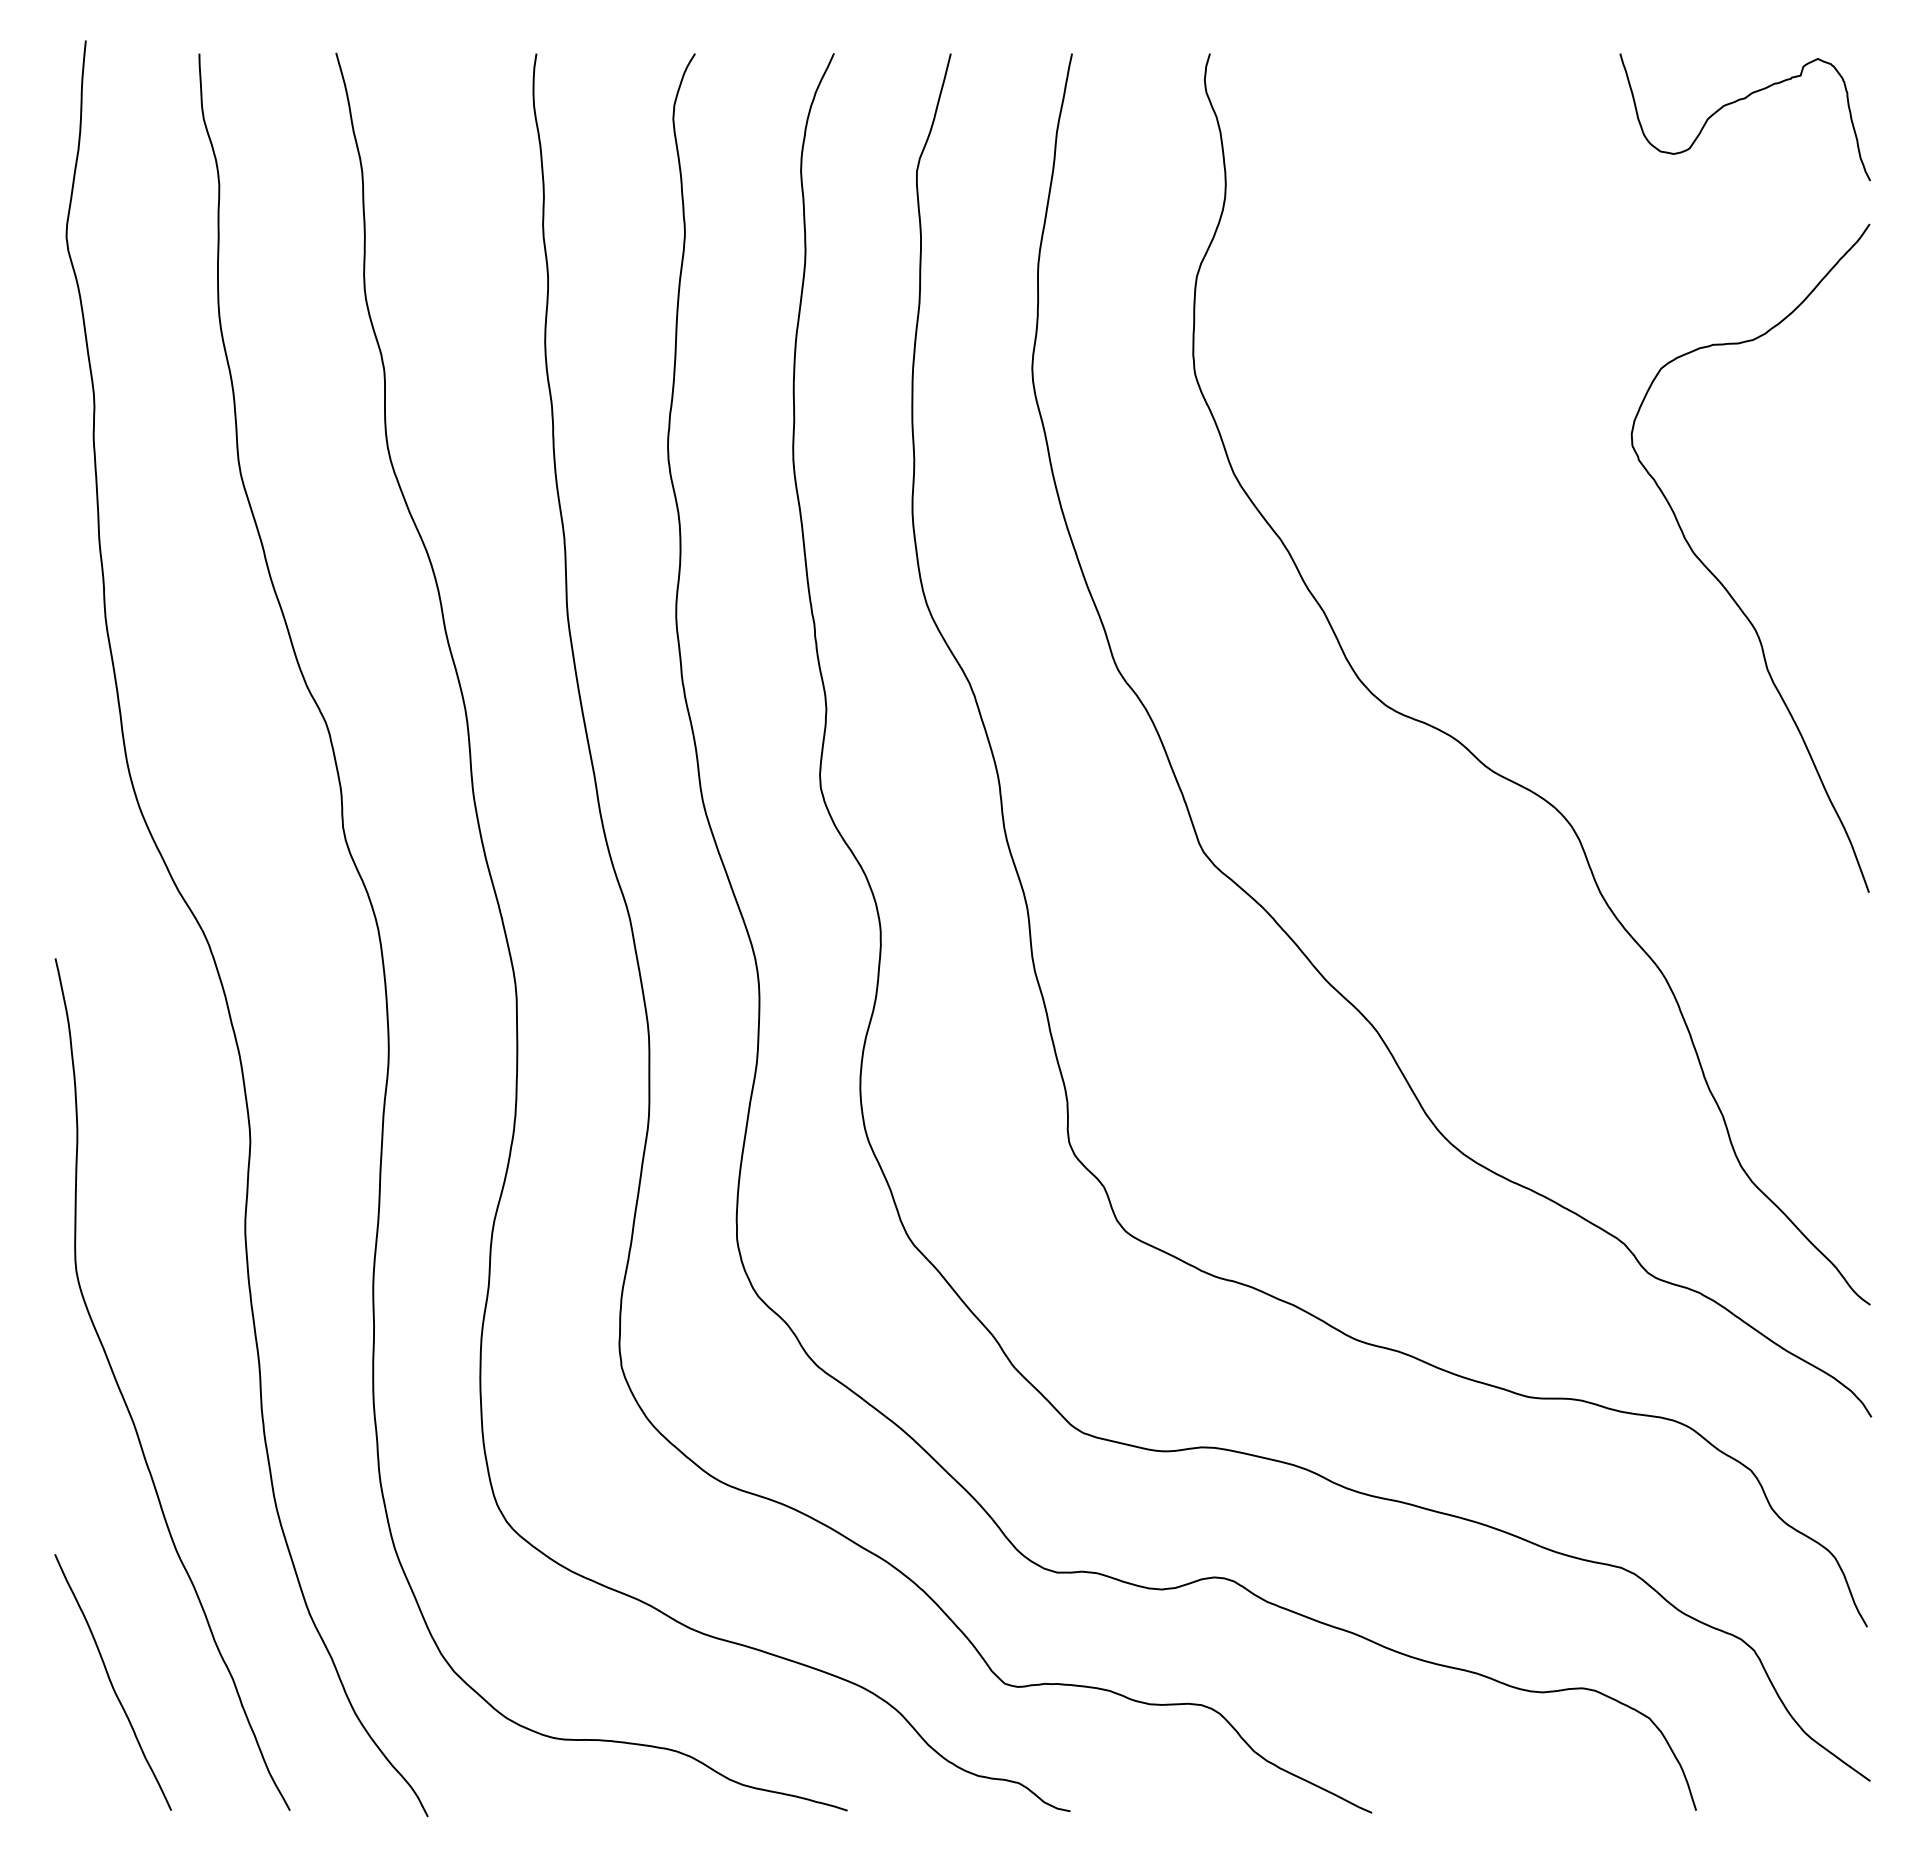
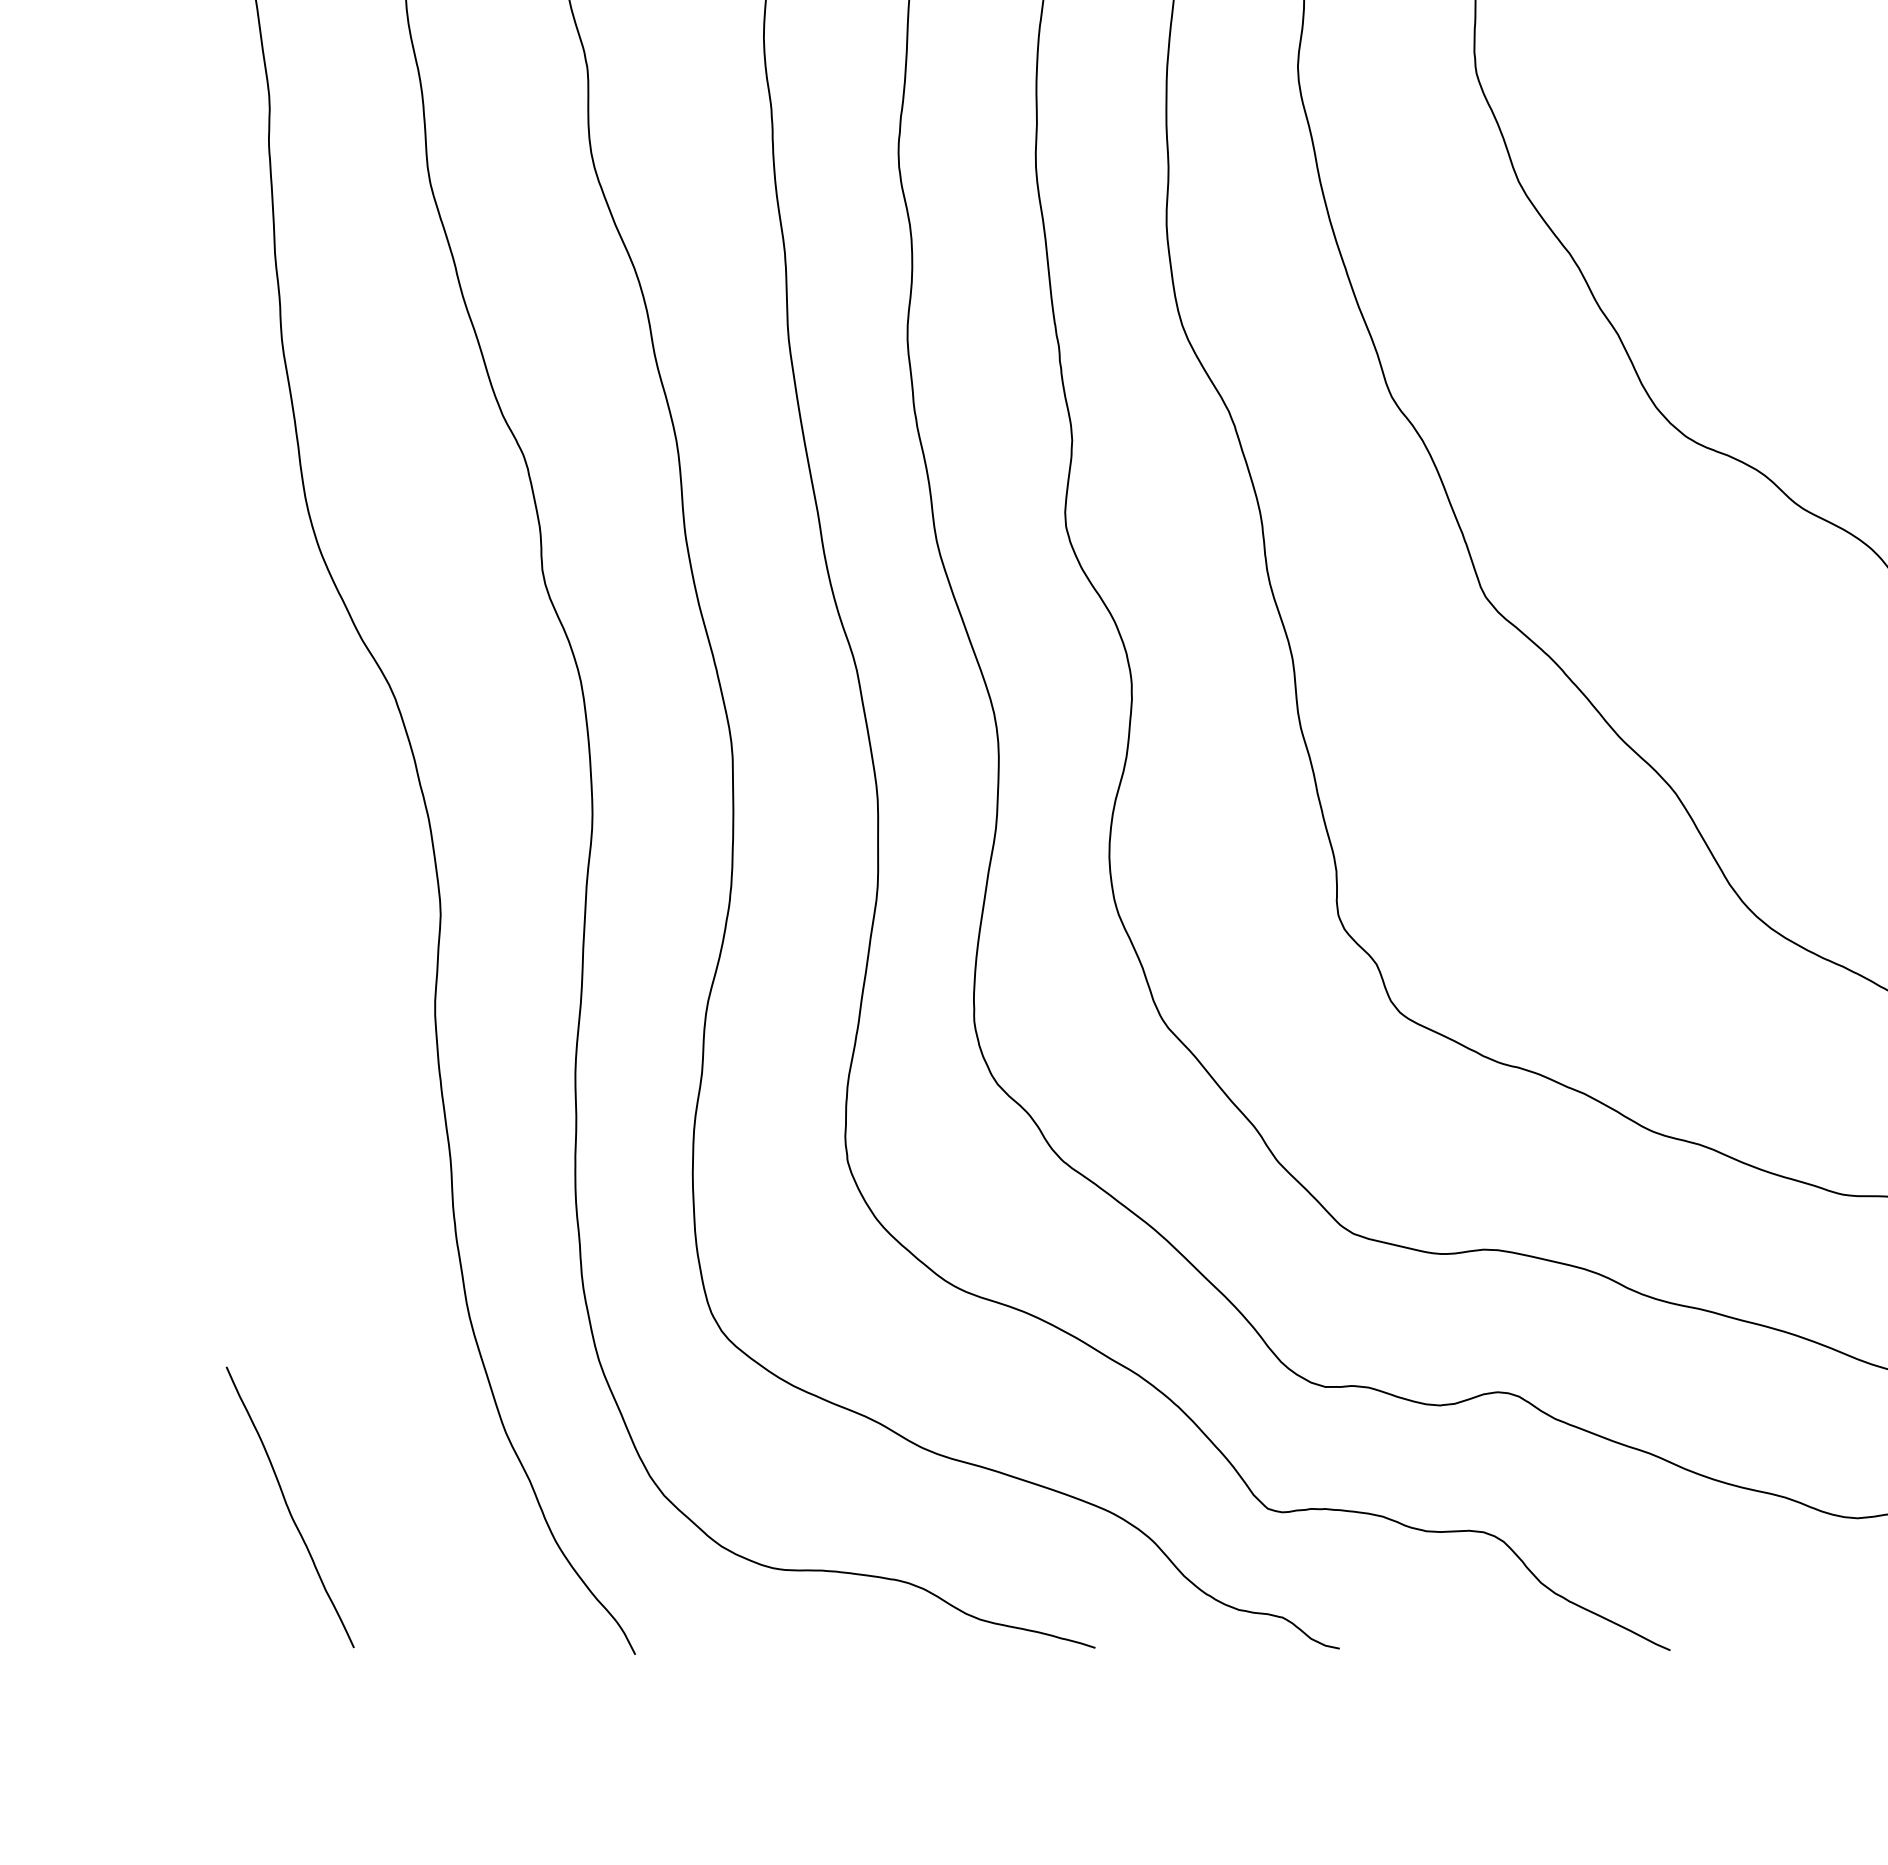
curve: (126, 1402) -> (304, 1200), removed

